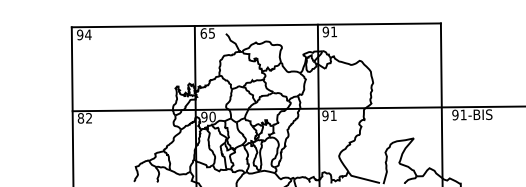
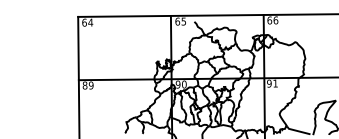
text: (329, 31) -> (272, 20), 91 -> 66
text: (80, 34) -> (84, 22), 94 -> 64
text: (88, 118) -> (90, 85), 82 -> 89

